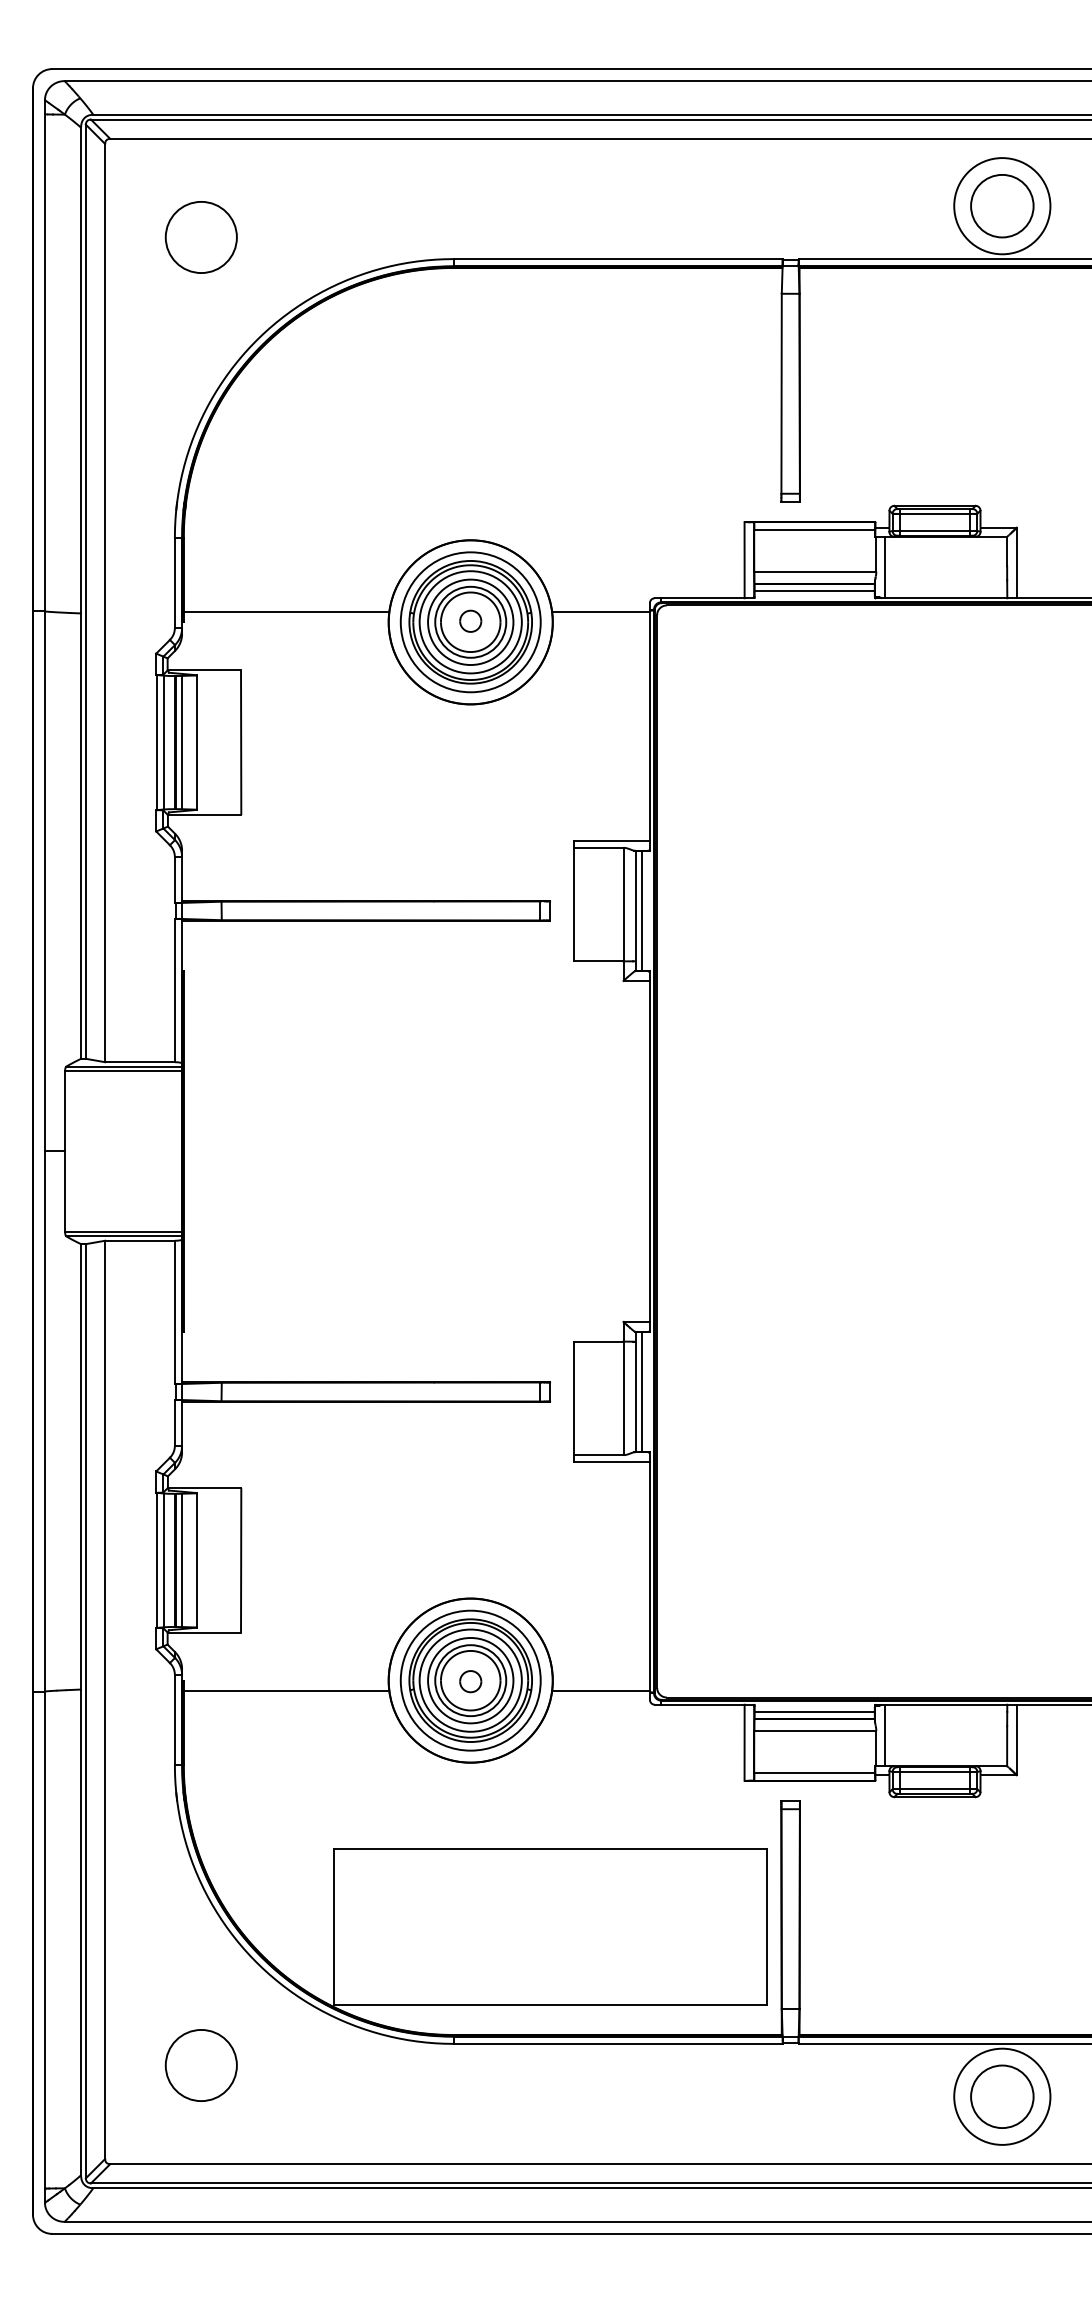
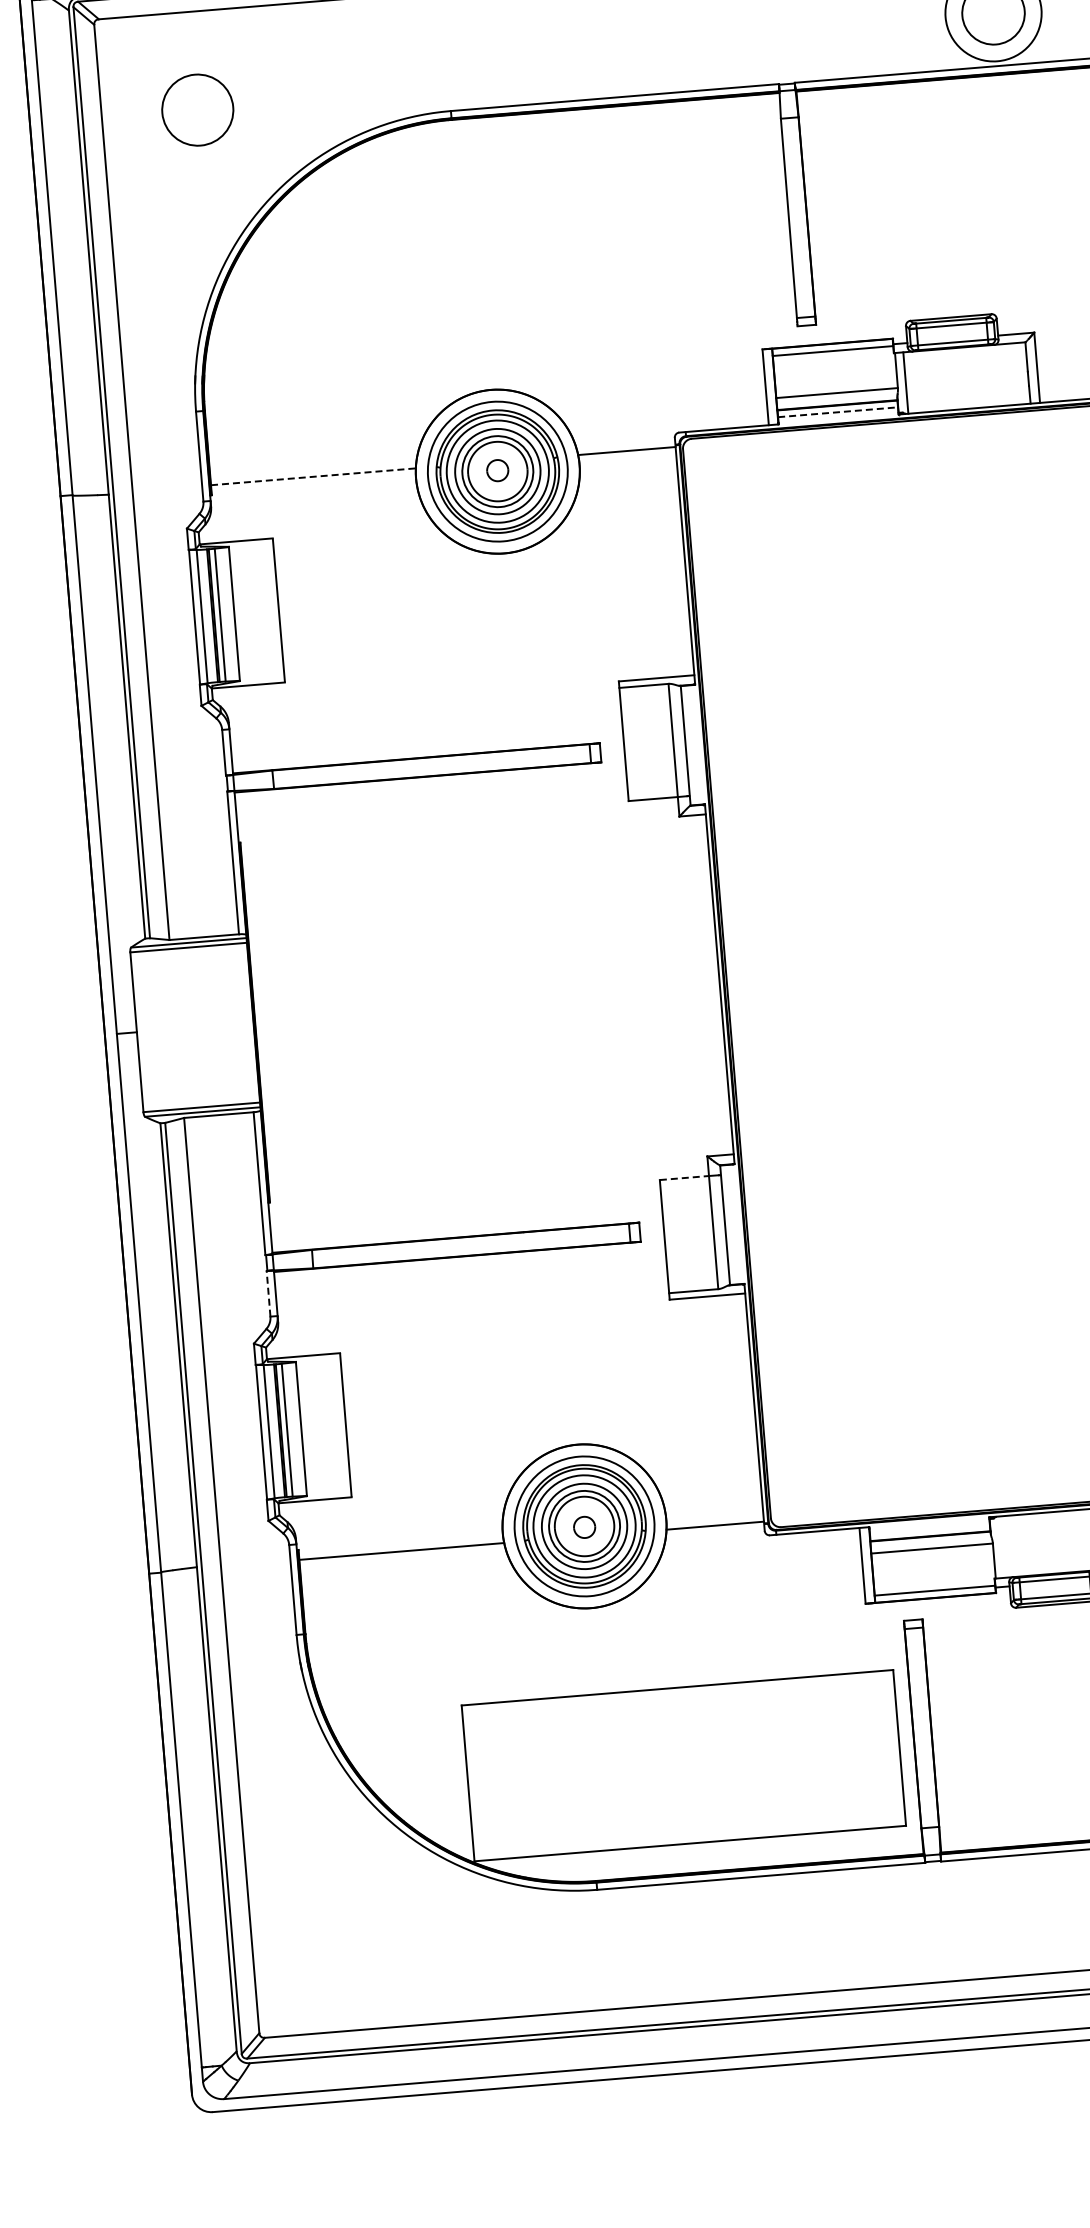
line: (815, 591) -> (838, 412), solid -> dashed
line: (286, 612) -> (313, 476), solid -> dashed
line: (642, 910) -> (692, 744), removed
line: (598, 1341) -> (684, 1177), solid -> dashed
line: (642, 1391) -> (732, 1224), removed
line: (174, 1422) -> (268, 1293), solid -> dashed
line: (814, 1711) -> (929, 1528), removed
line: (884, 1735) -> (1001, 1547), removed
circle: (200, 2065) -> (346, 1932), removed

